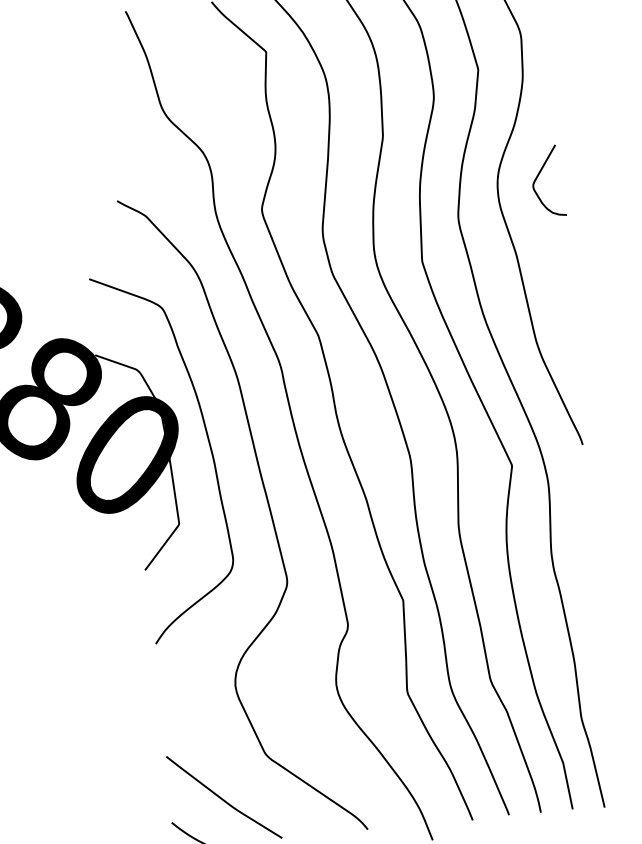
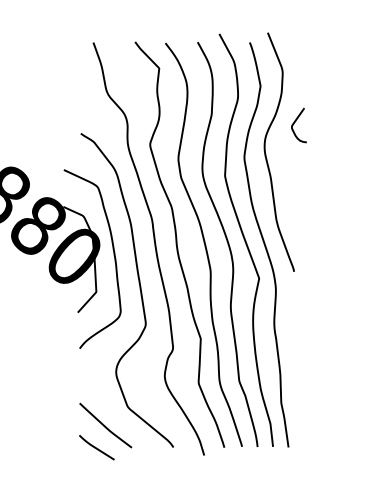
curve: (538, 180) -> (294, 124), moved

